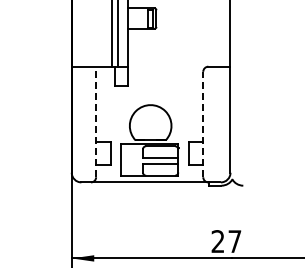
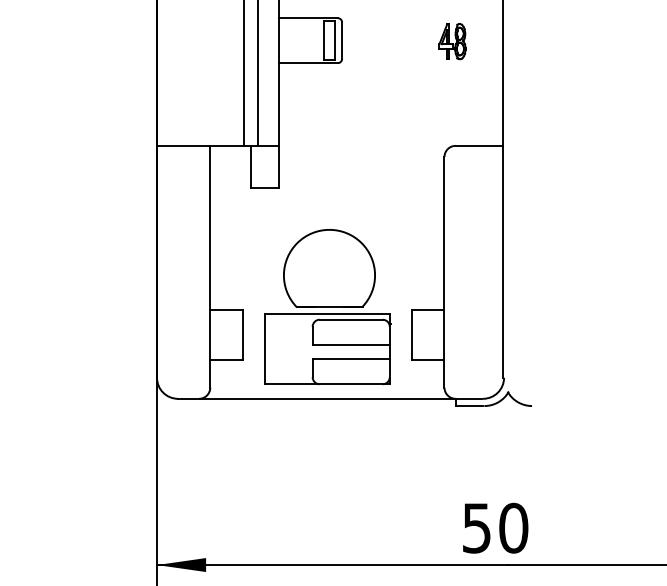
part: (206, 18) -> (451, 40), added
line: (96, 121) -> (211, 265), dashed -> solid
line: (203, 124) -> (445, 272), dashed -> solid
text: (226, 241) -> (495, 528), 27 -> 50

